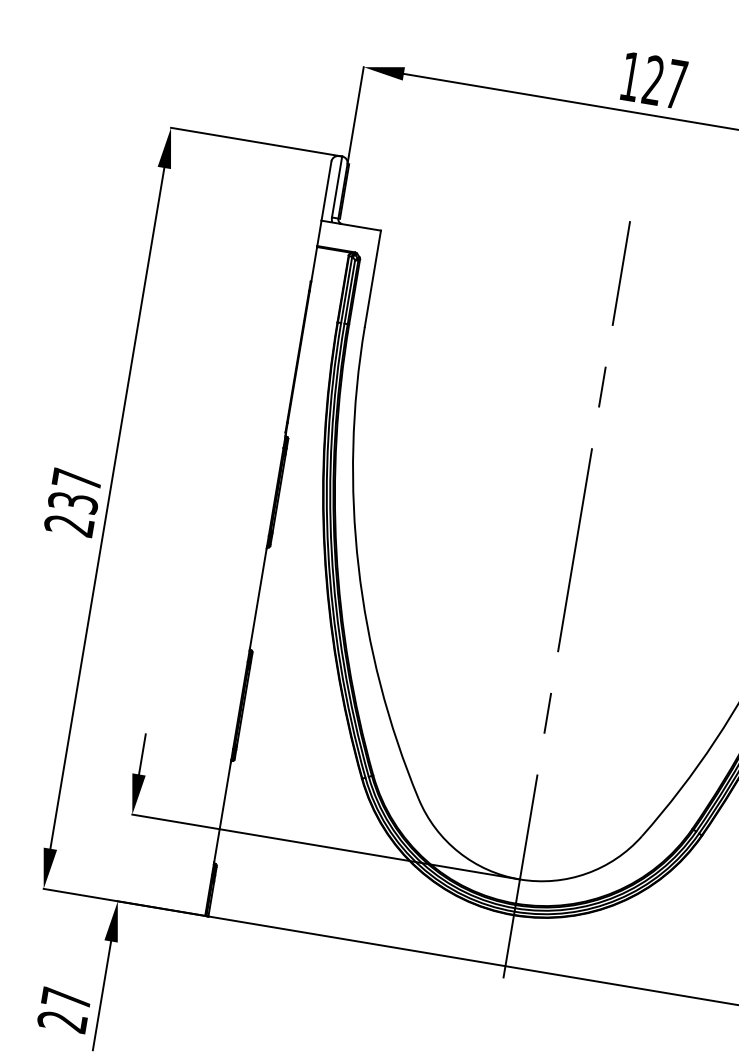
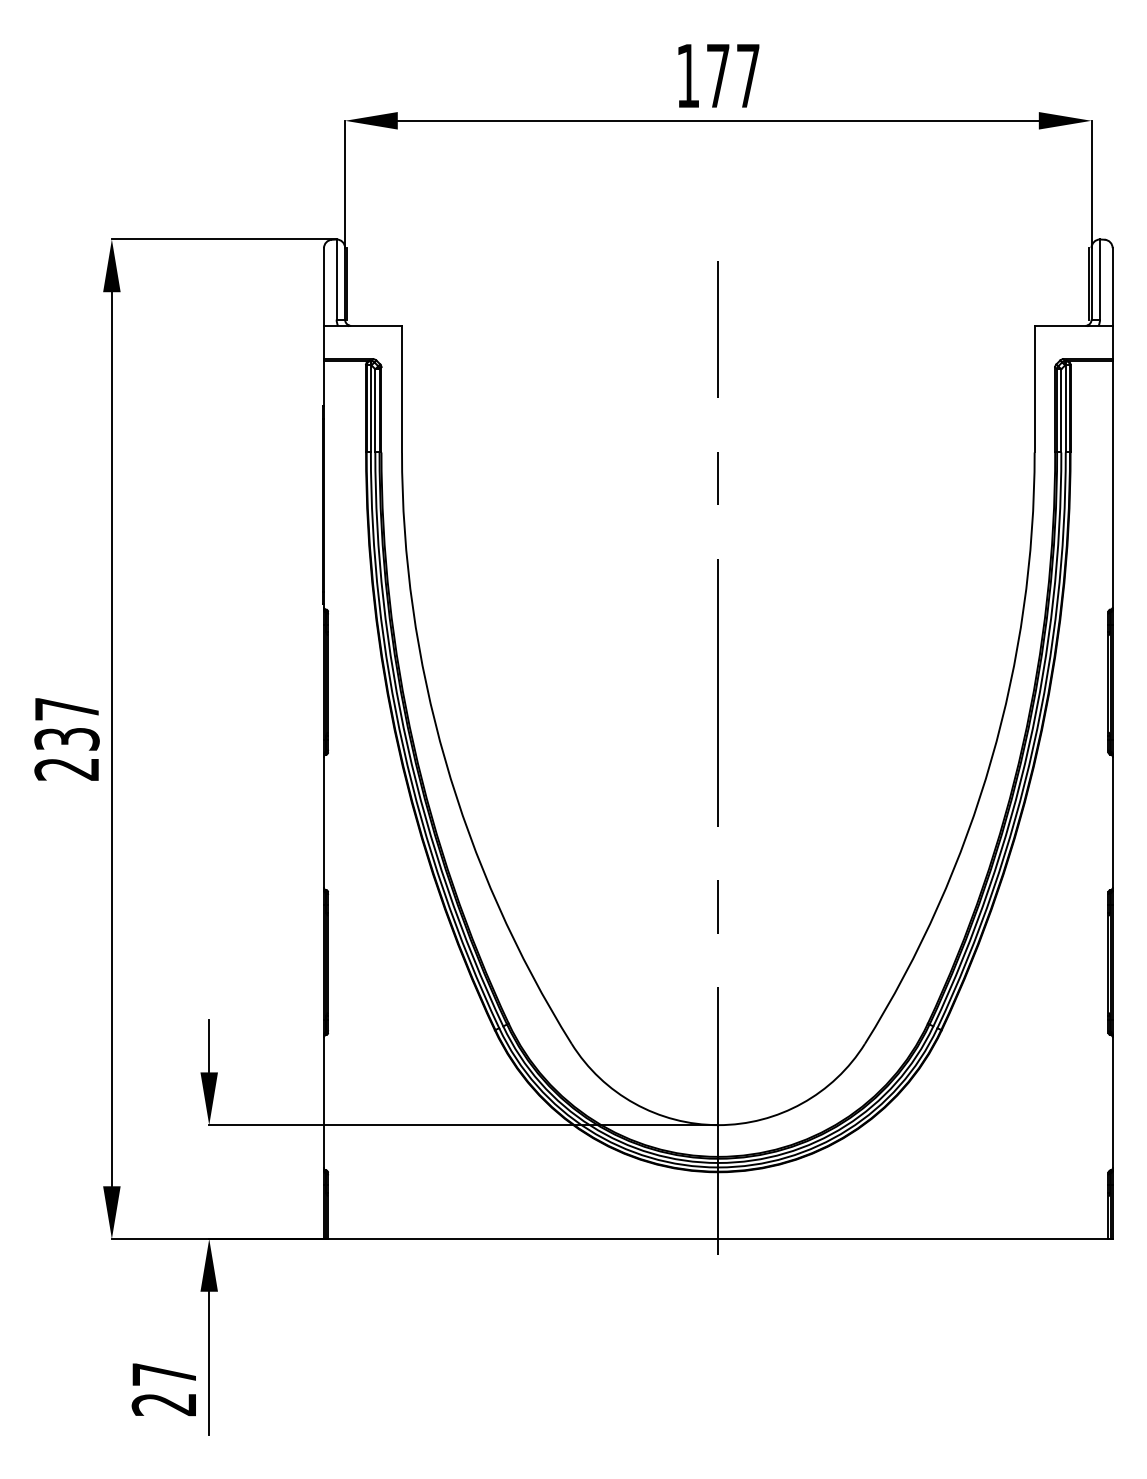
text: (653, 80) -> (717, 75), 127 -> 177

